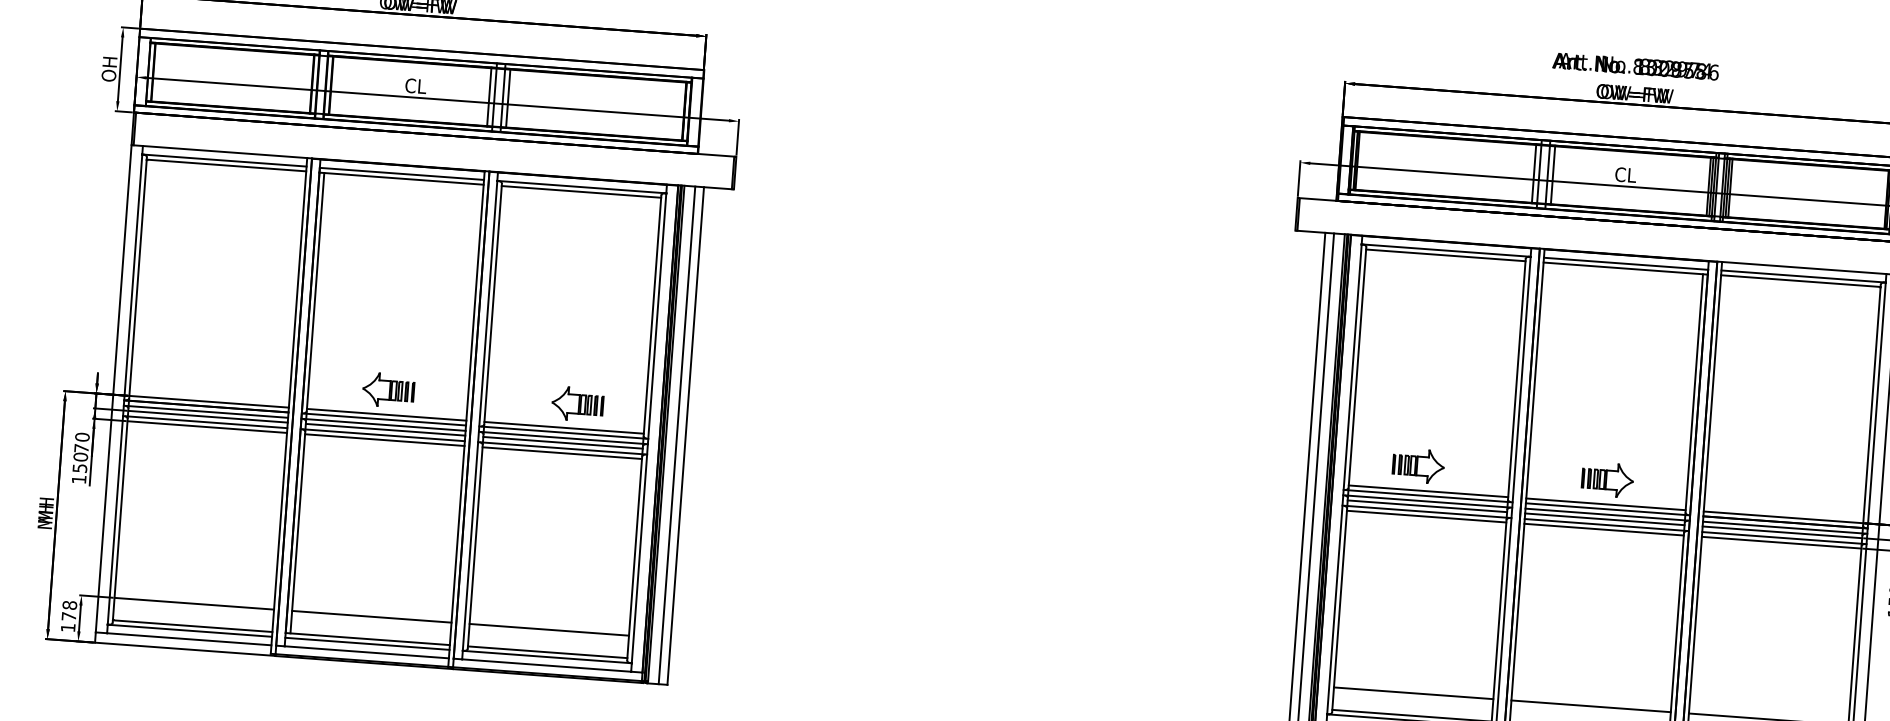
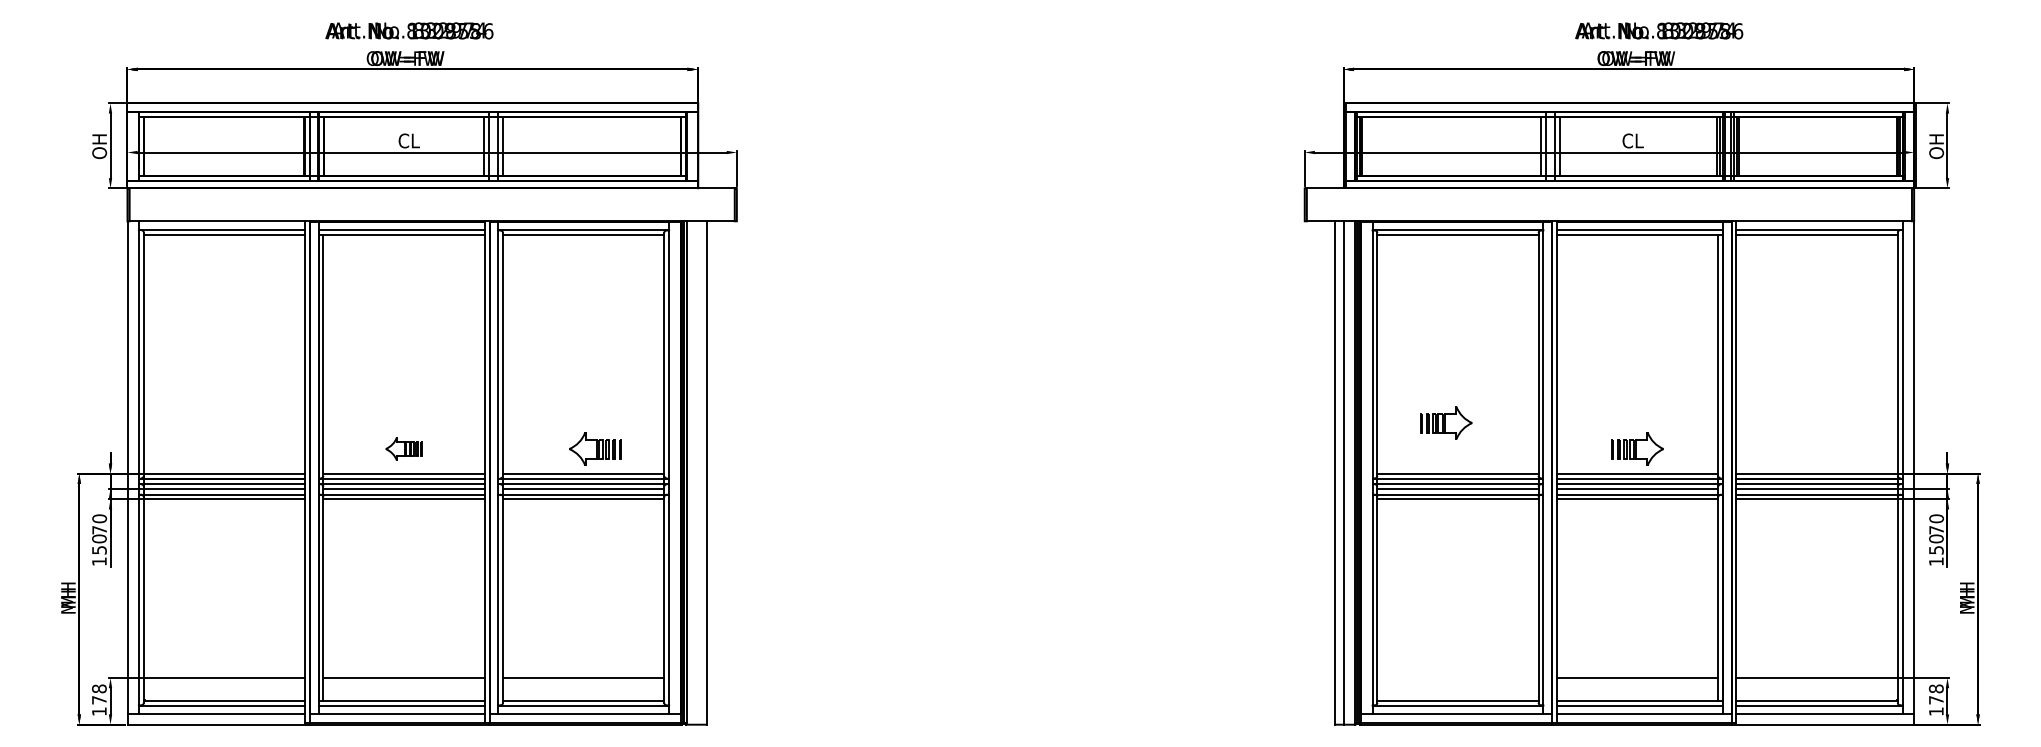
text: (1636, 66) -> (1659, 30), moved
part: (387, 389) -> (403, 448), size x0.7
line: (676, 434) -> (697, 472), removed
part: (1418, 465) -> (1446, 422), moved
line: (1413, 693) -> (1457, 678), removed

